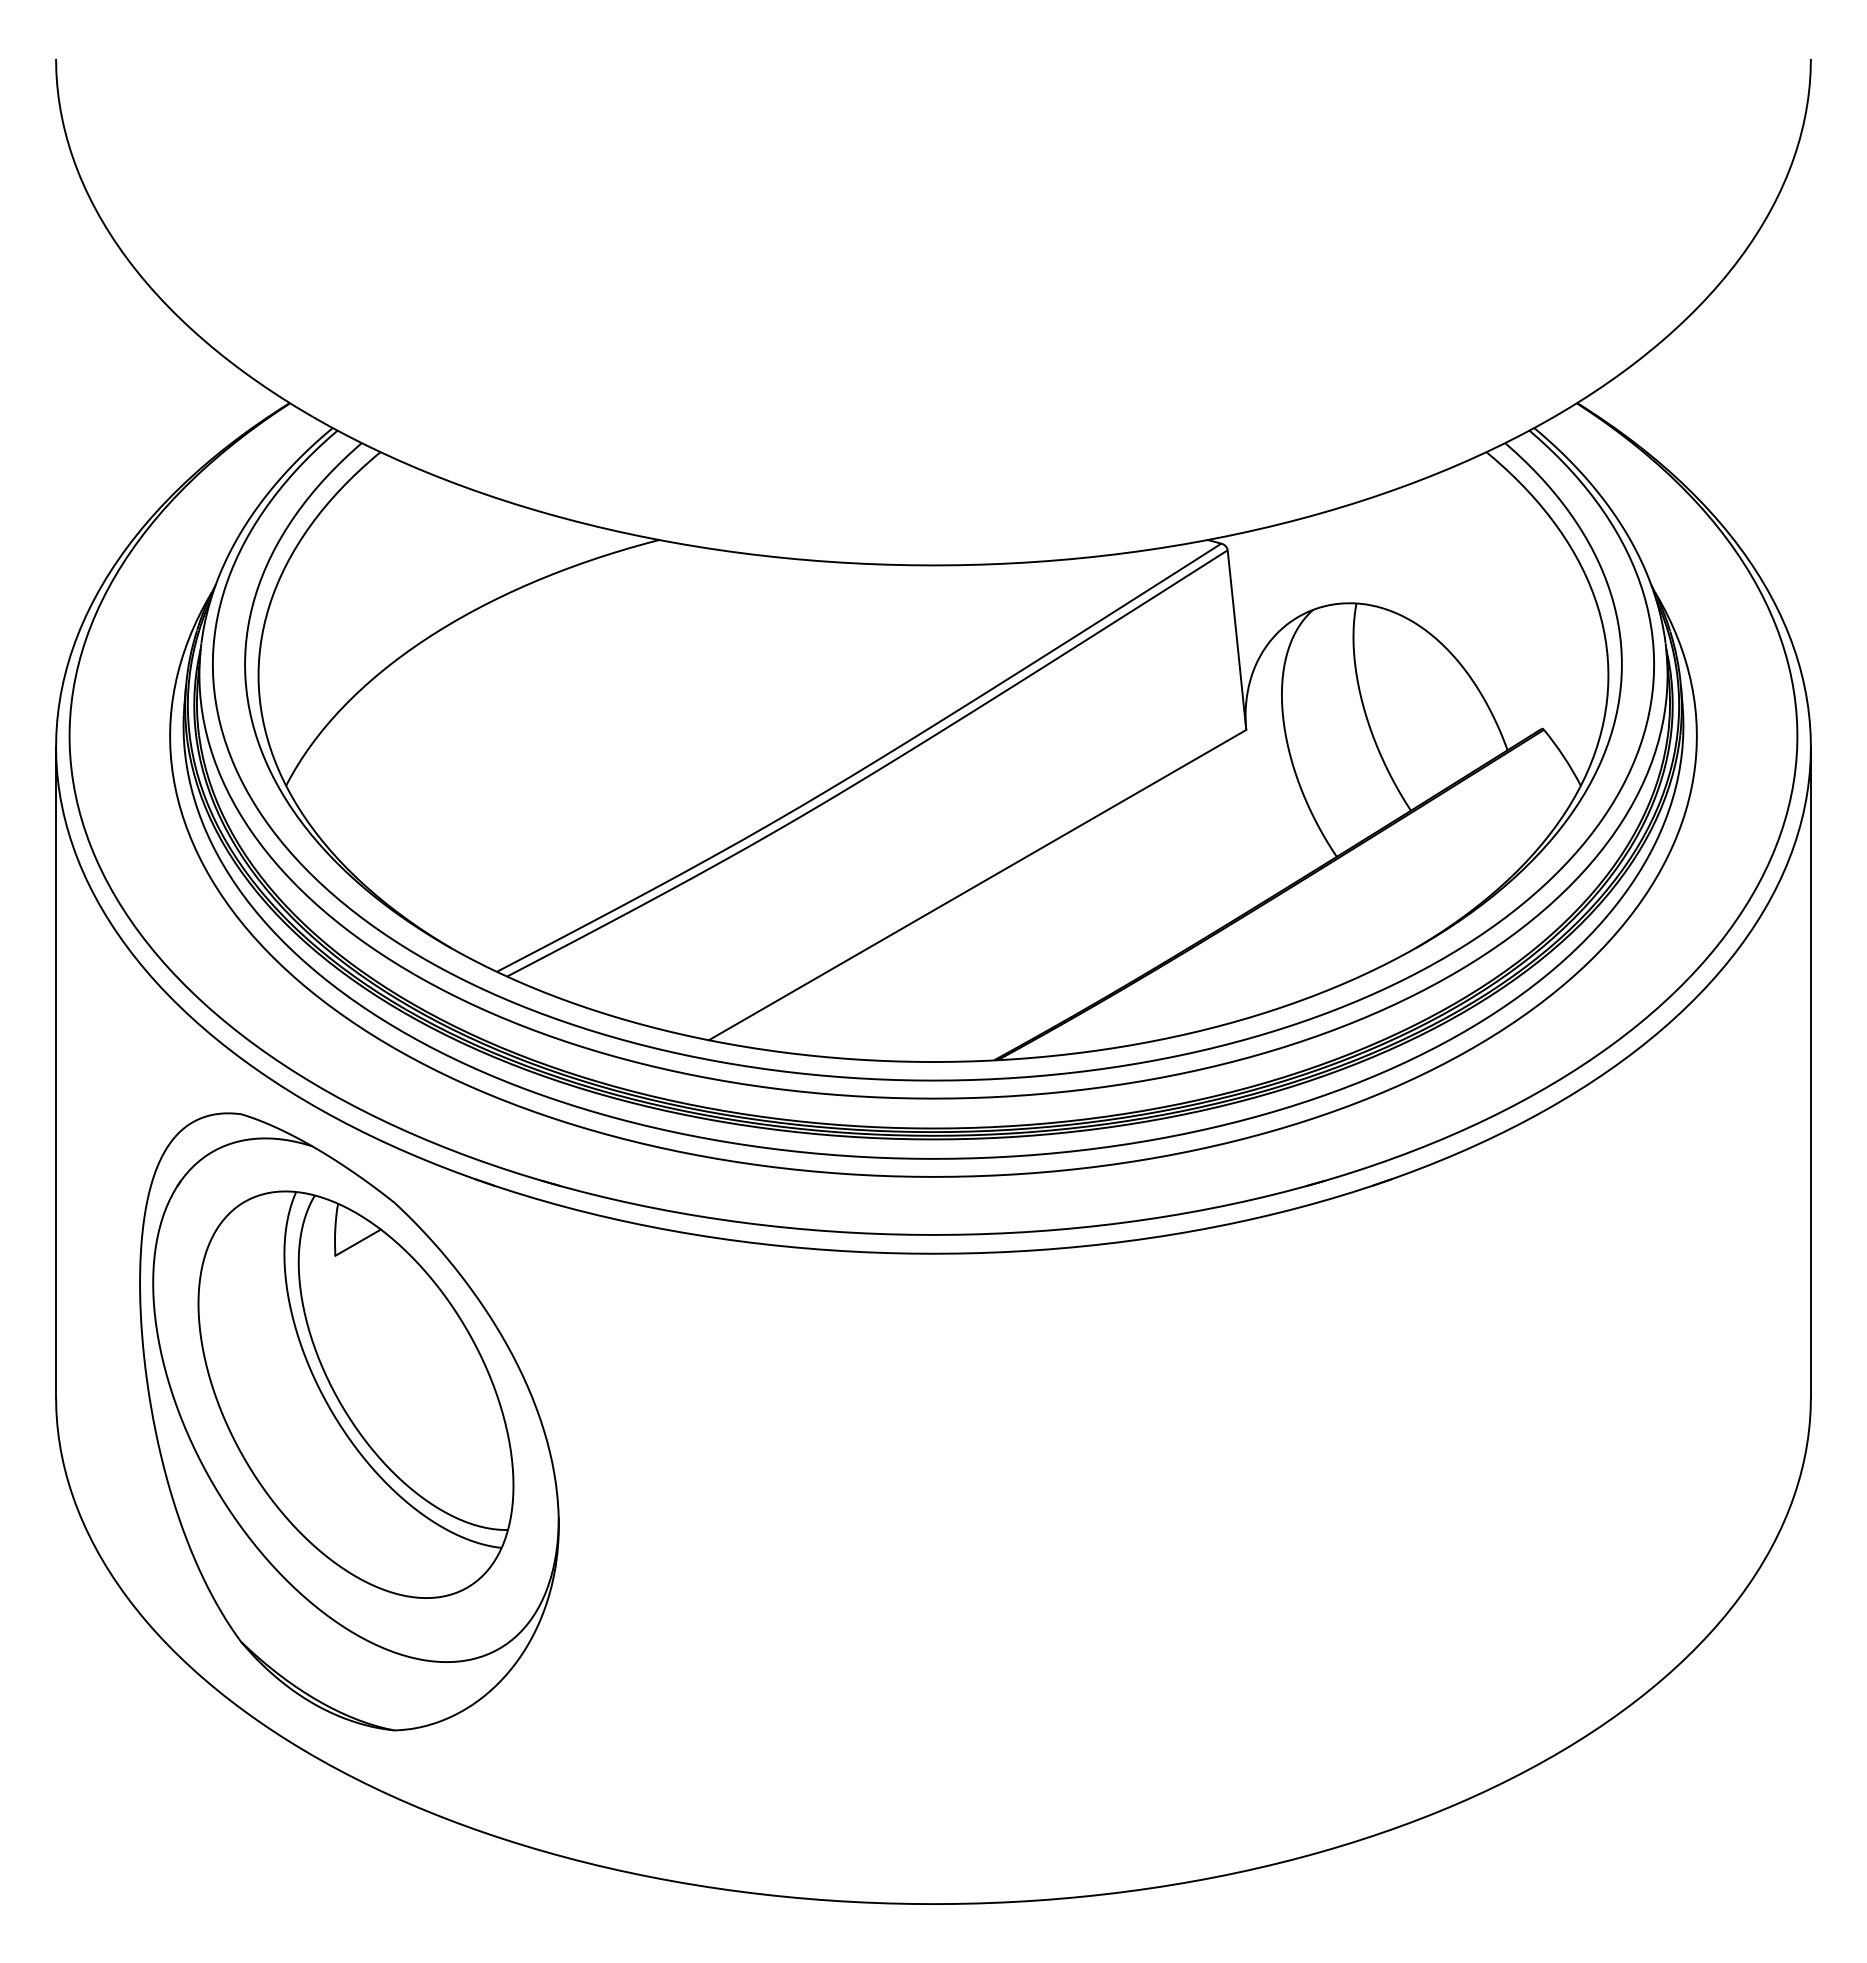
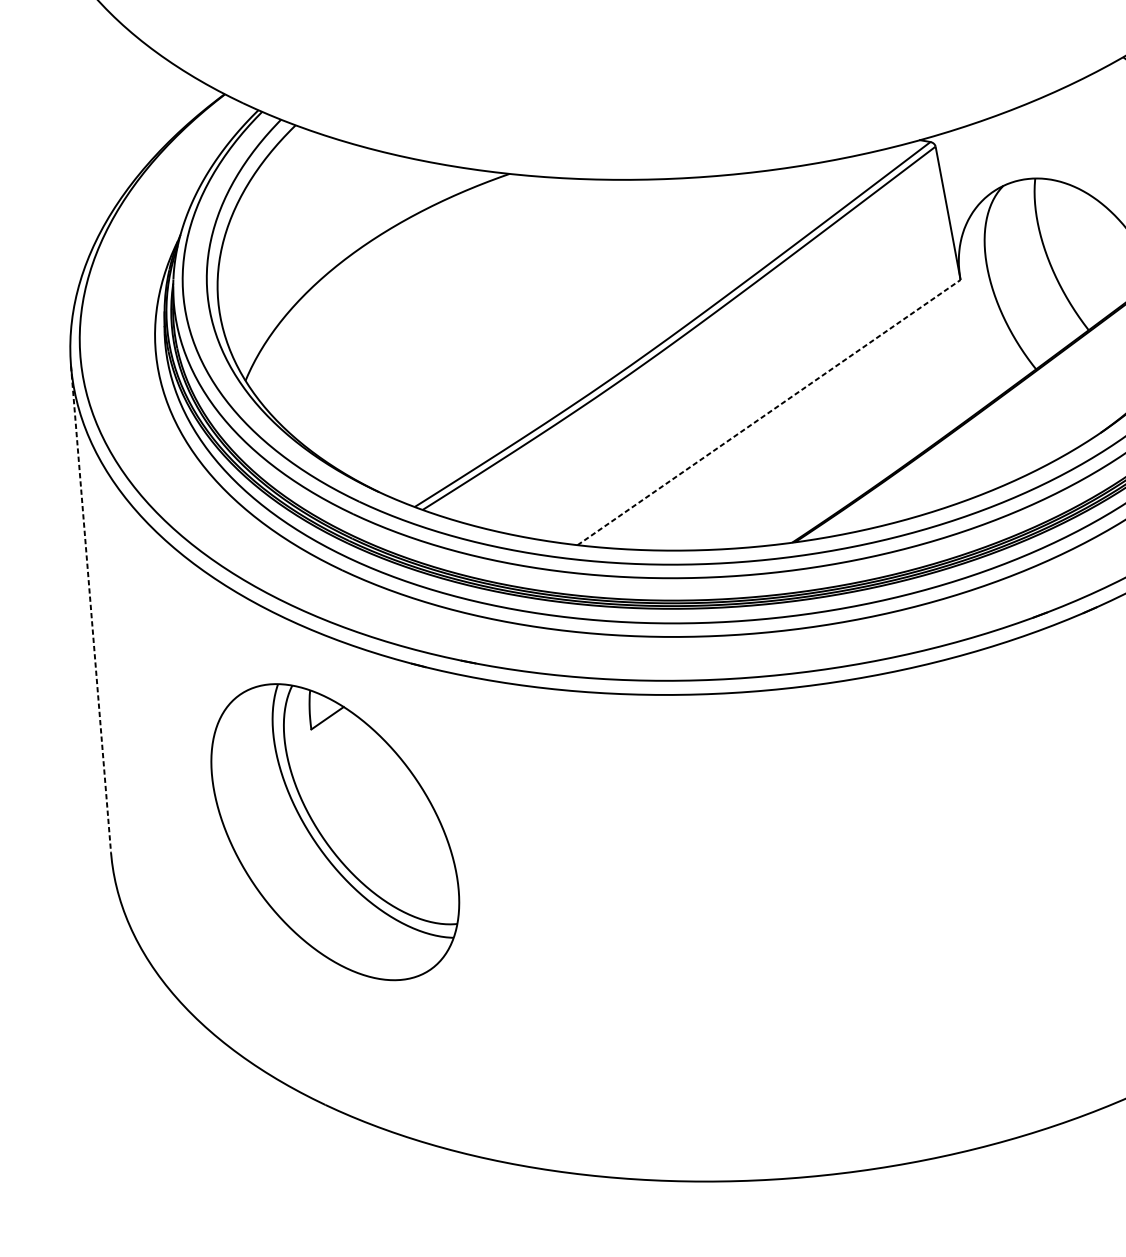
line: (977, 884) -> (768, 412), solid -> dashed
line: (56, 1072) -> (91, 609), solid -> dashed
part: (349, 1421) -> (332, 852), removed

